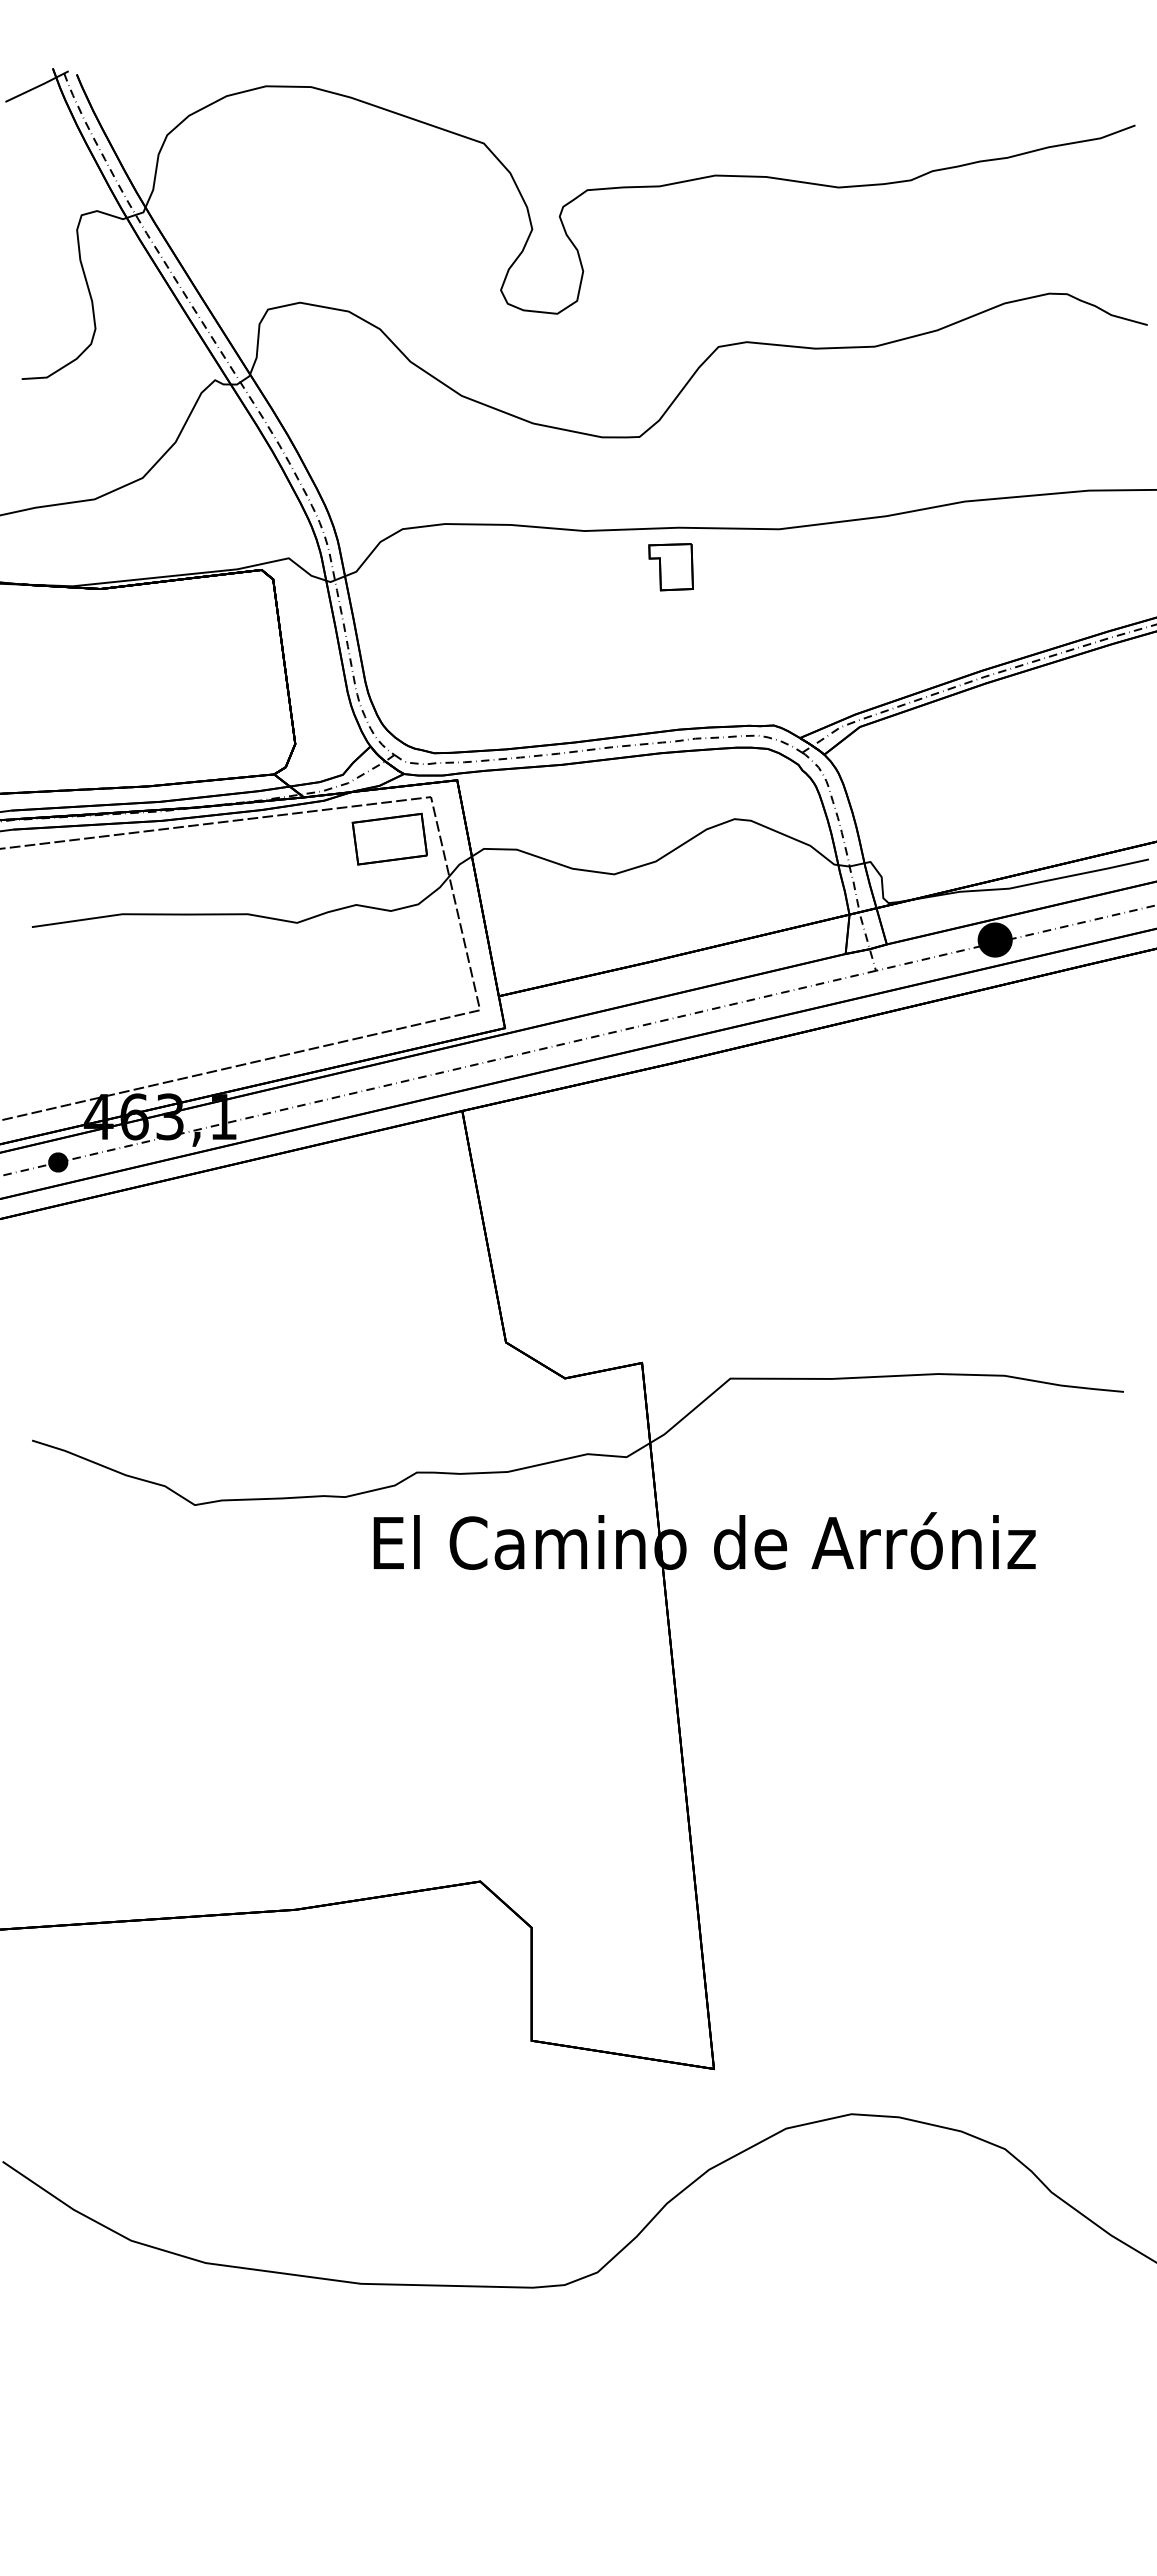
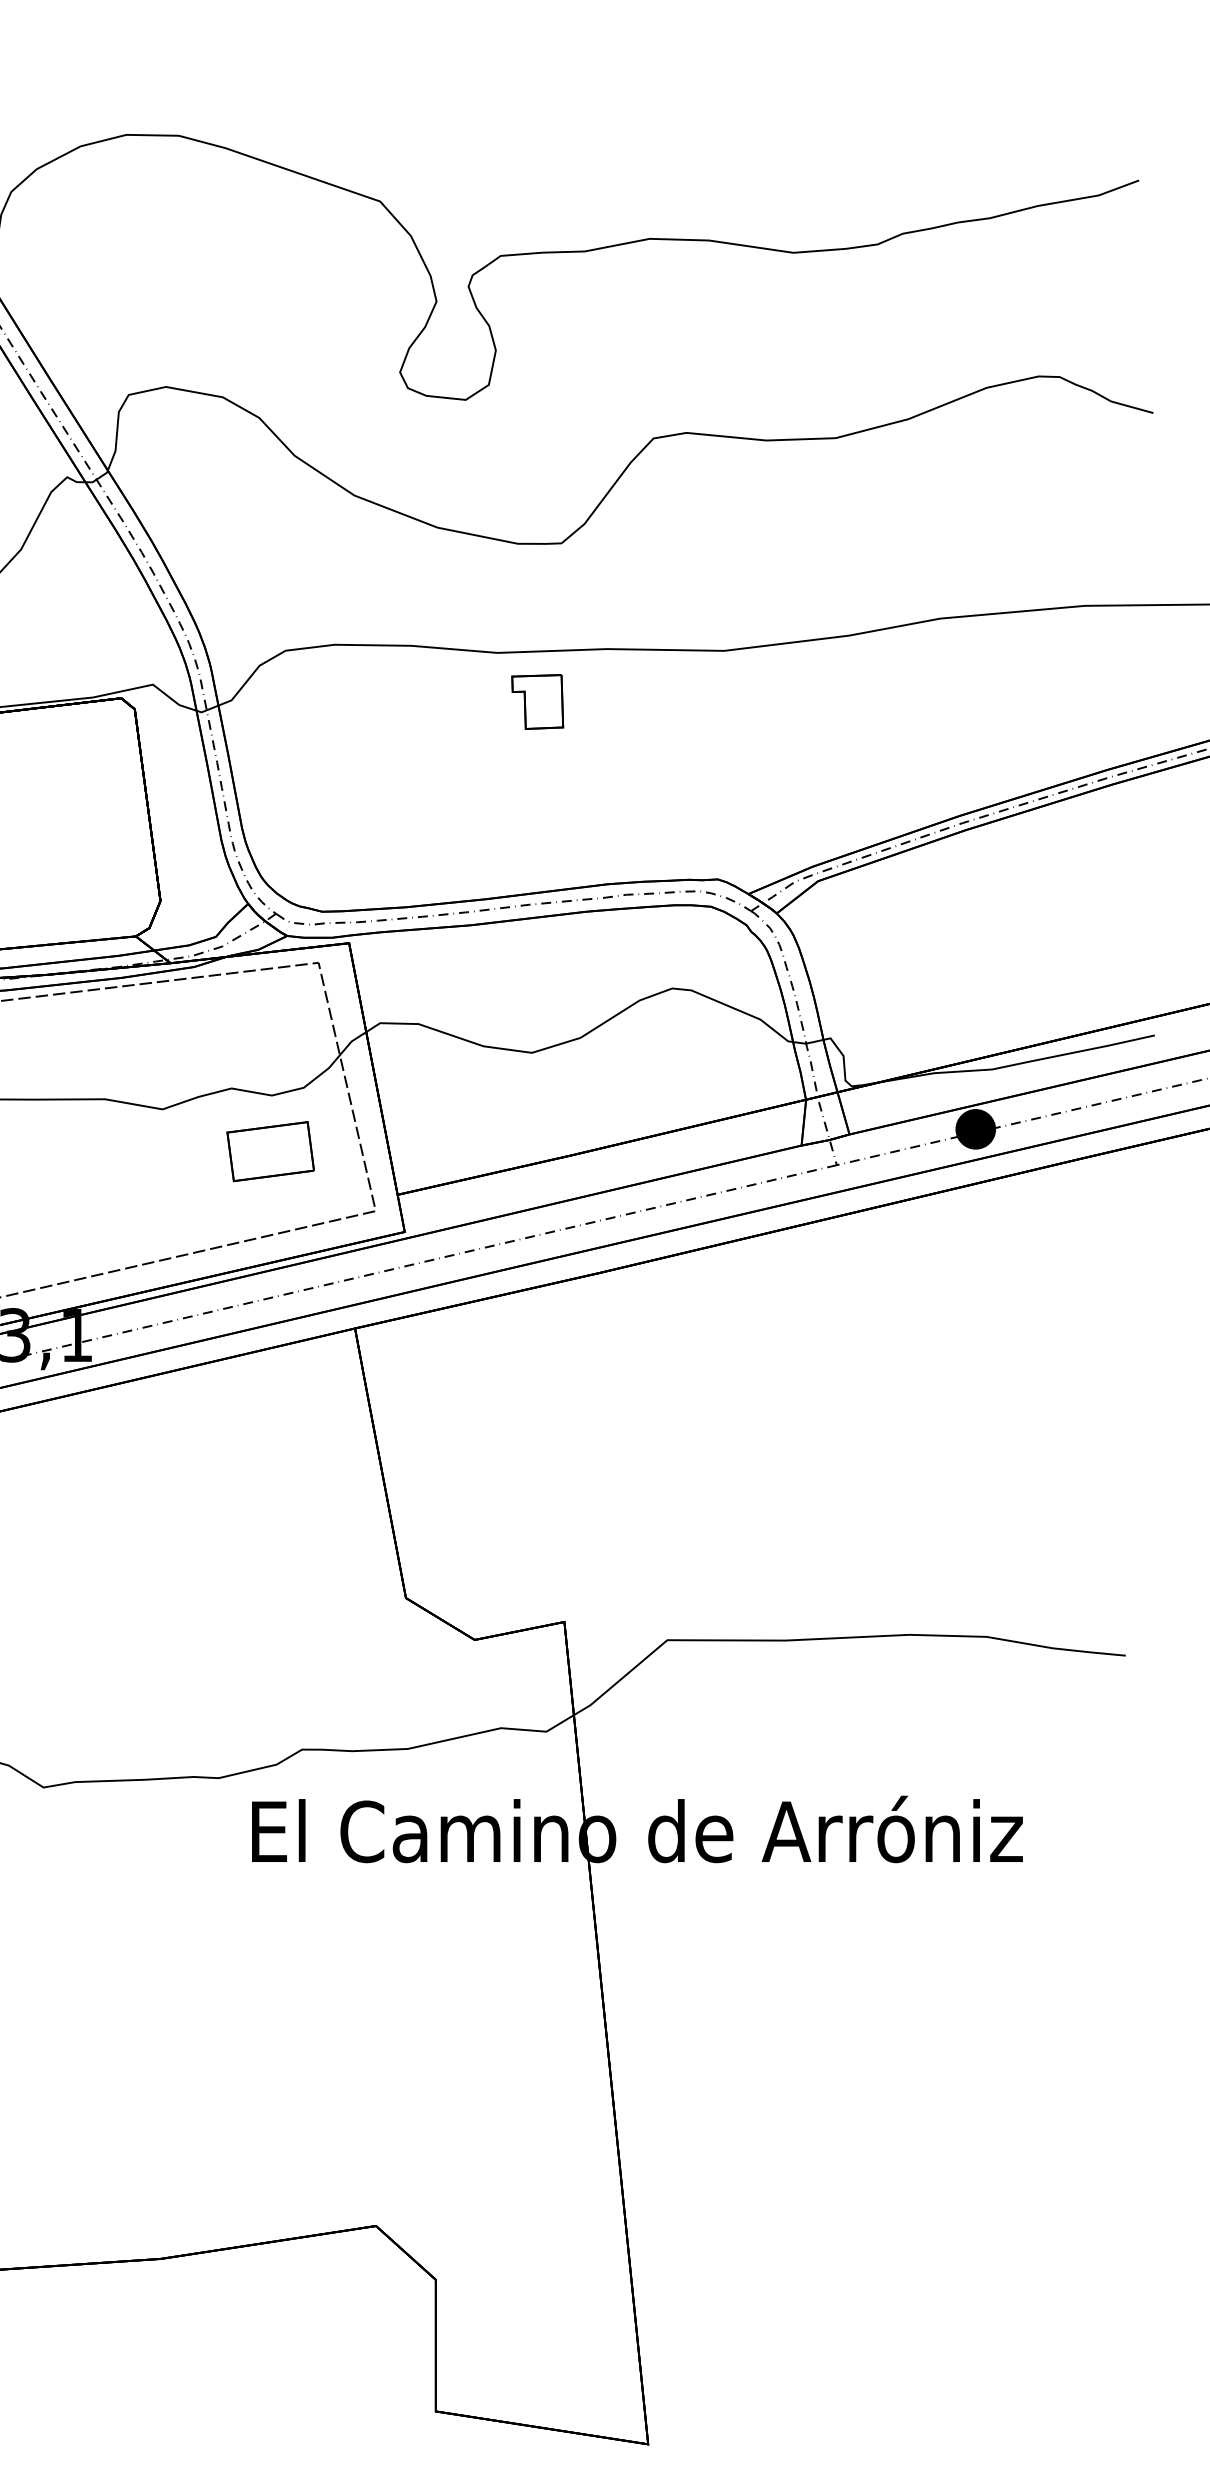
part: (670, 567) -> (536, 702), moved
part: (389, 838) -> (270, 1150), moved

